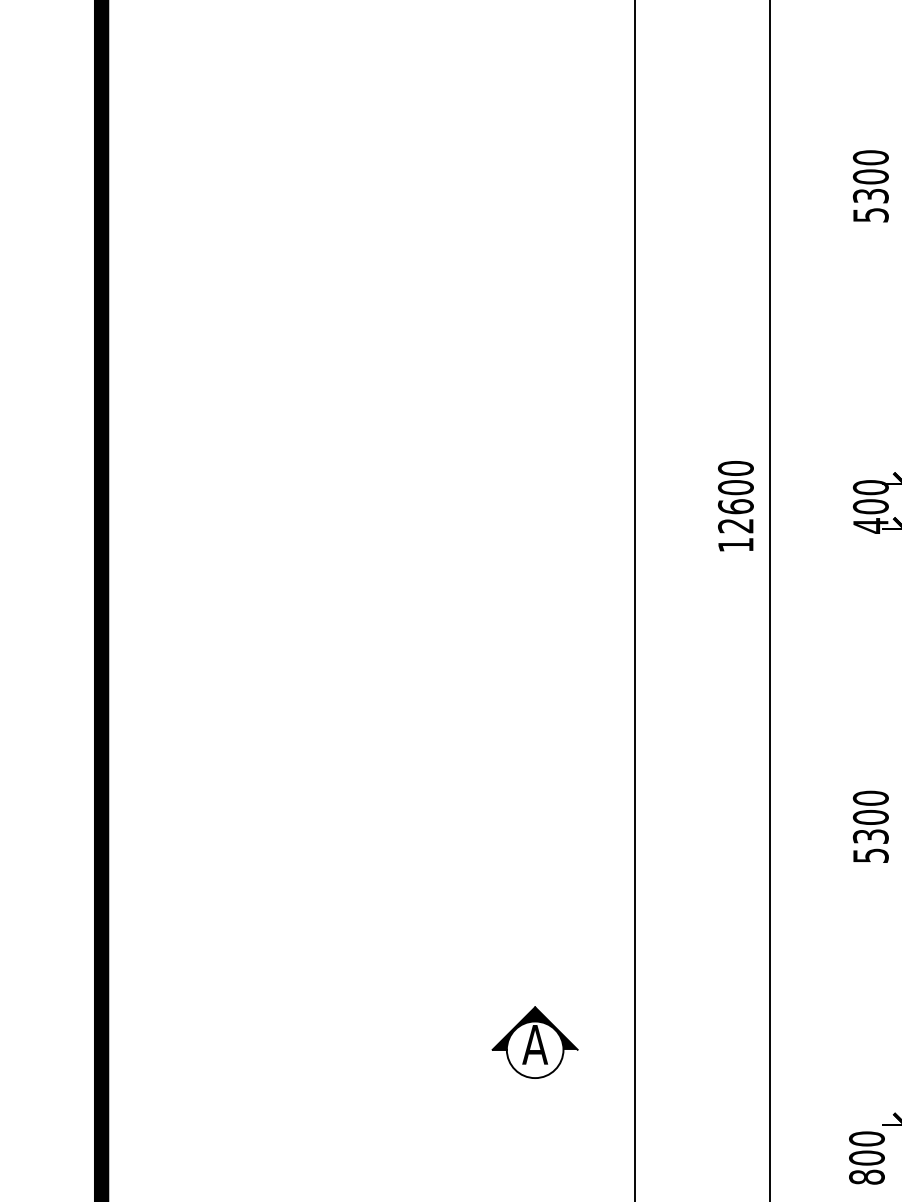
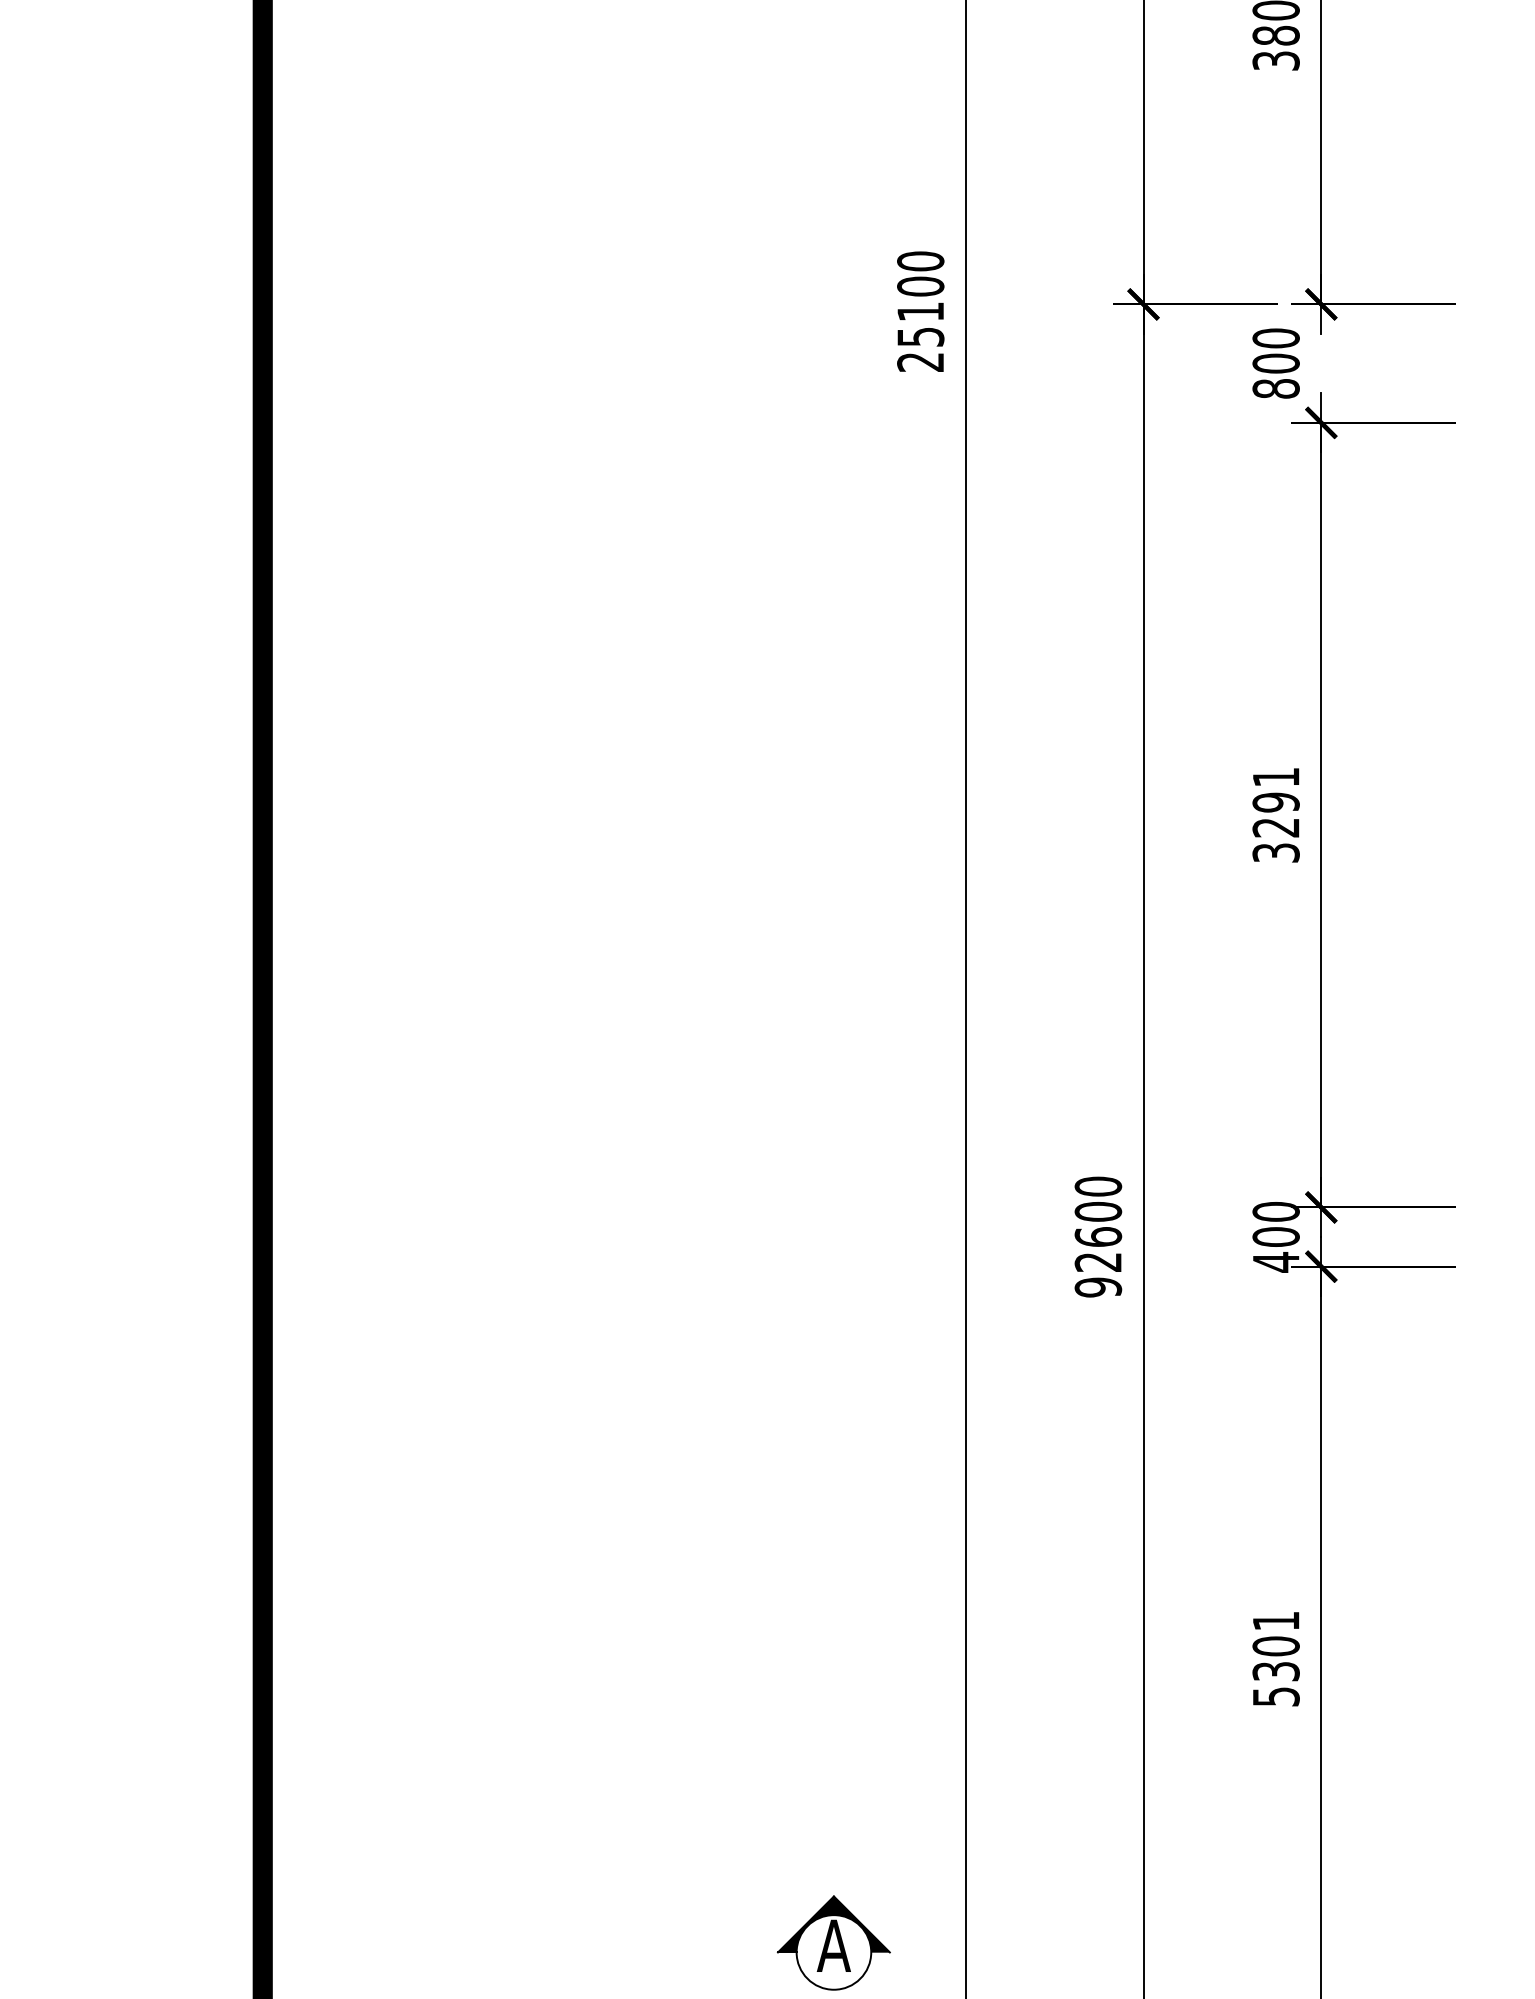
text: (870, 185) -> (1275, 814), 5300 -> 3291
text: (736, 545) -> (1098, 1287), 12600 -> 92600
text: (870, 798) -> (1275, 1621), 5300 -> 5301

